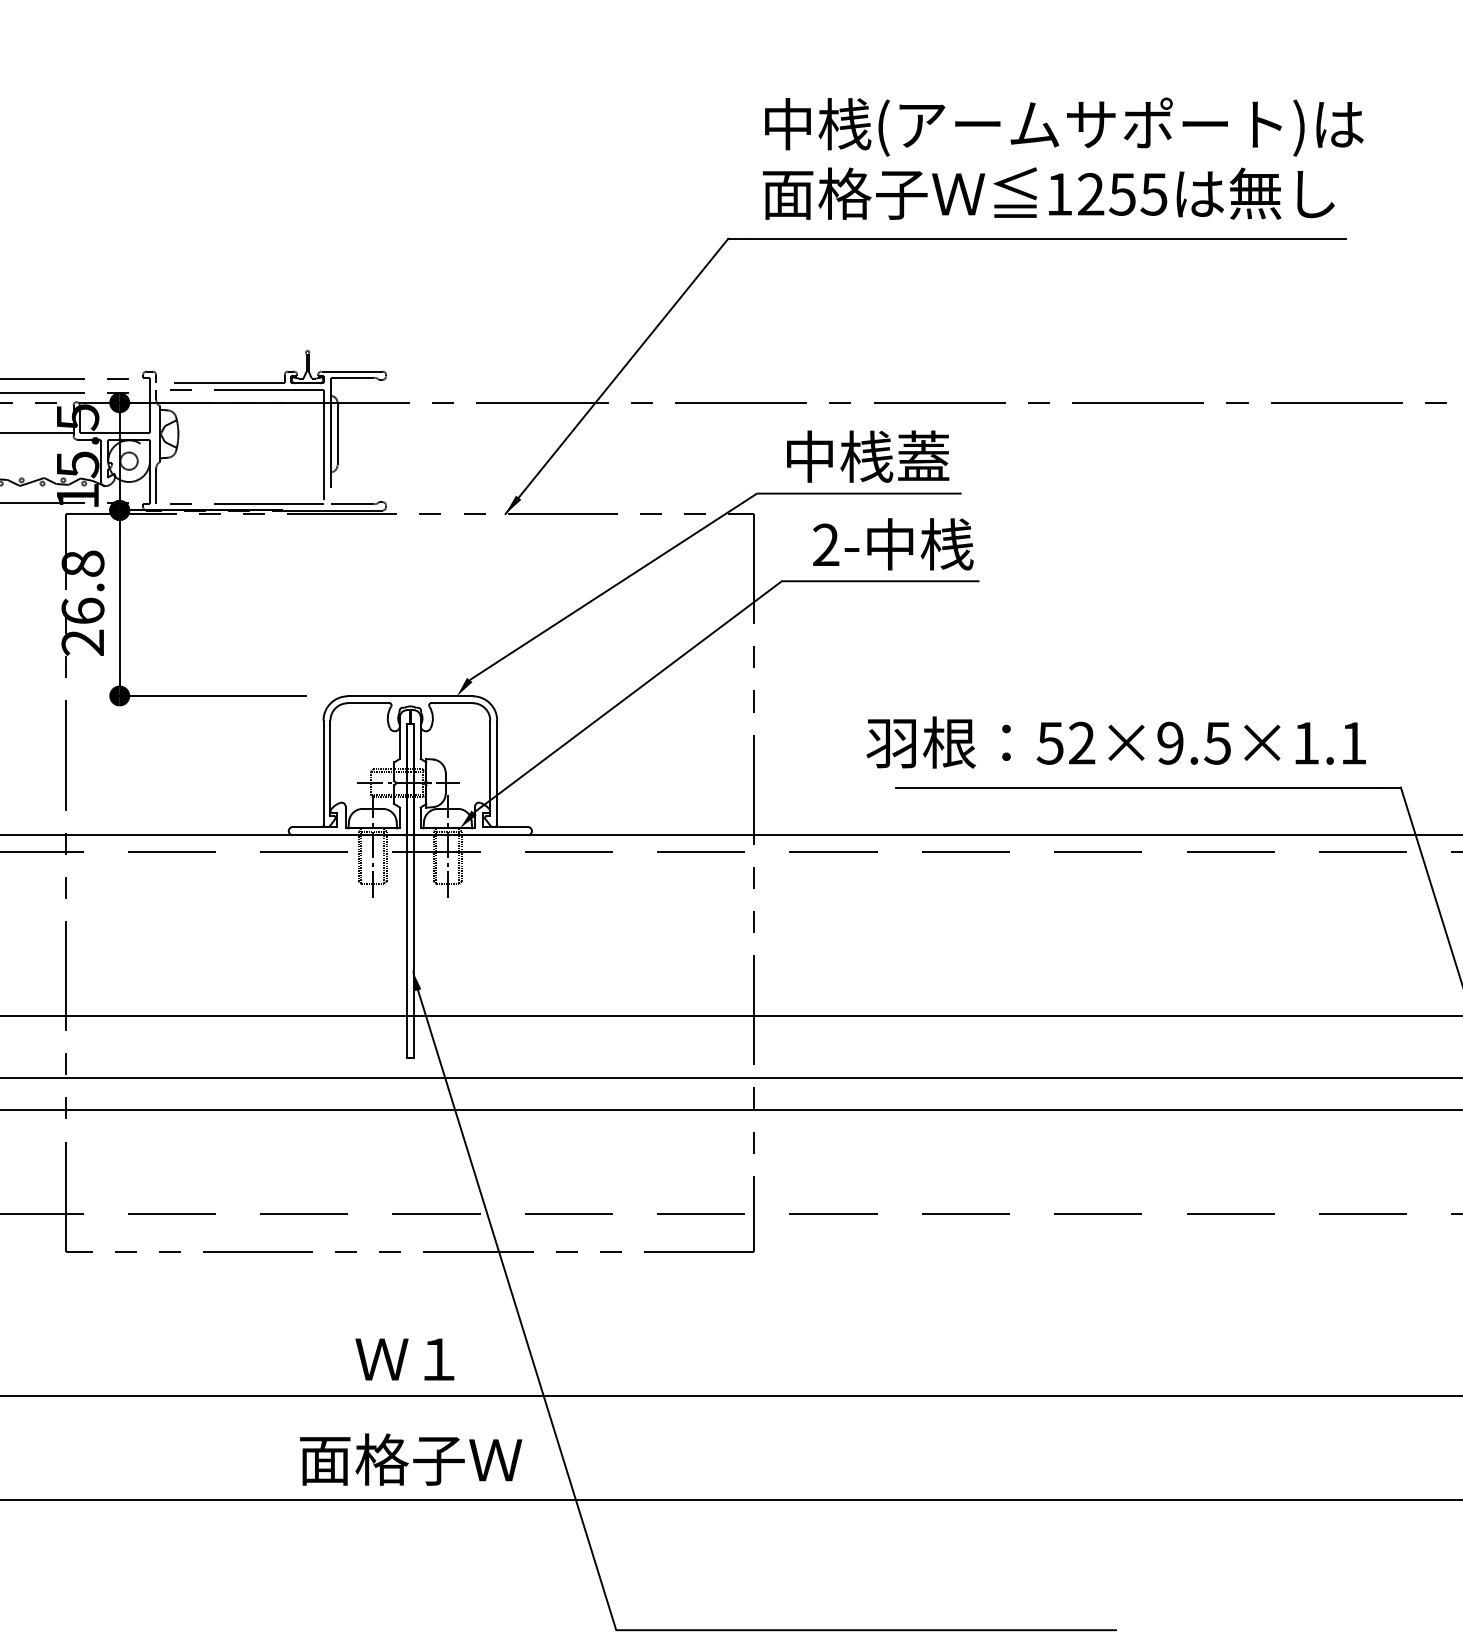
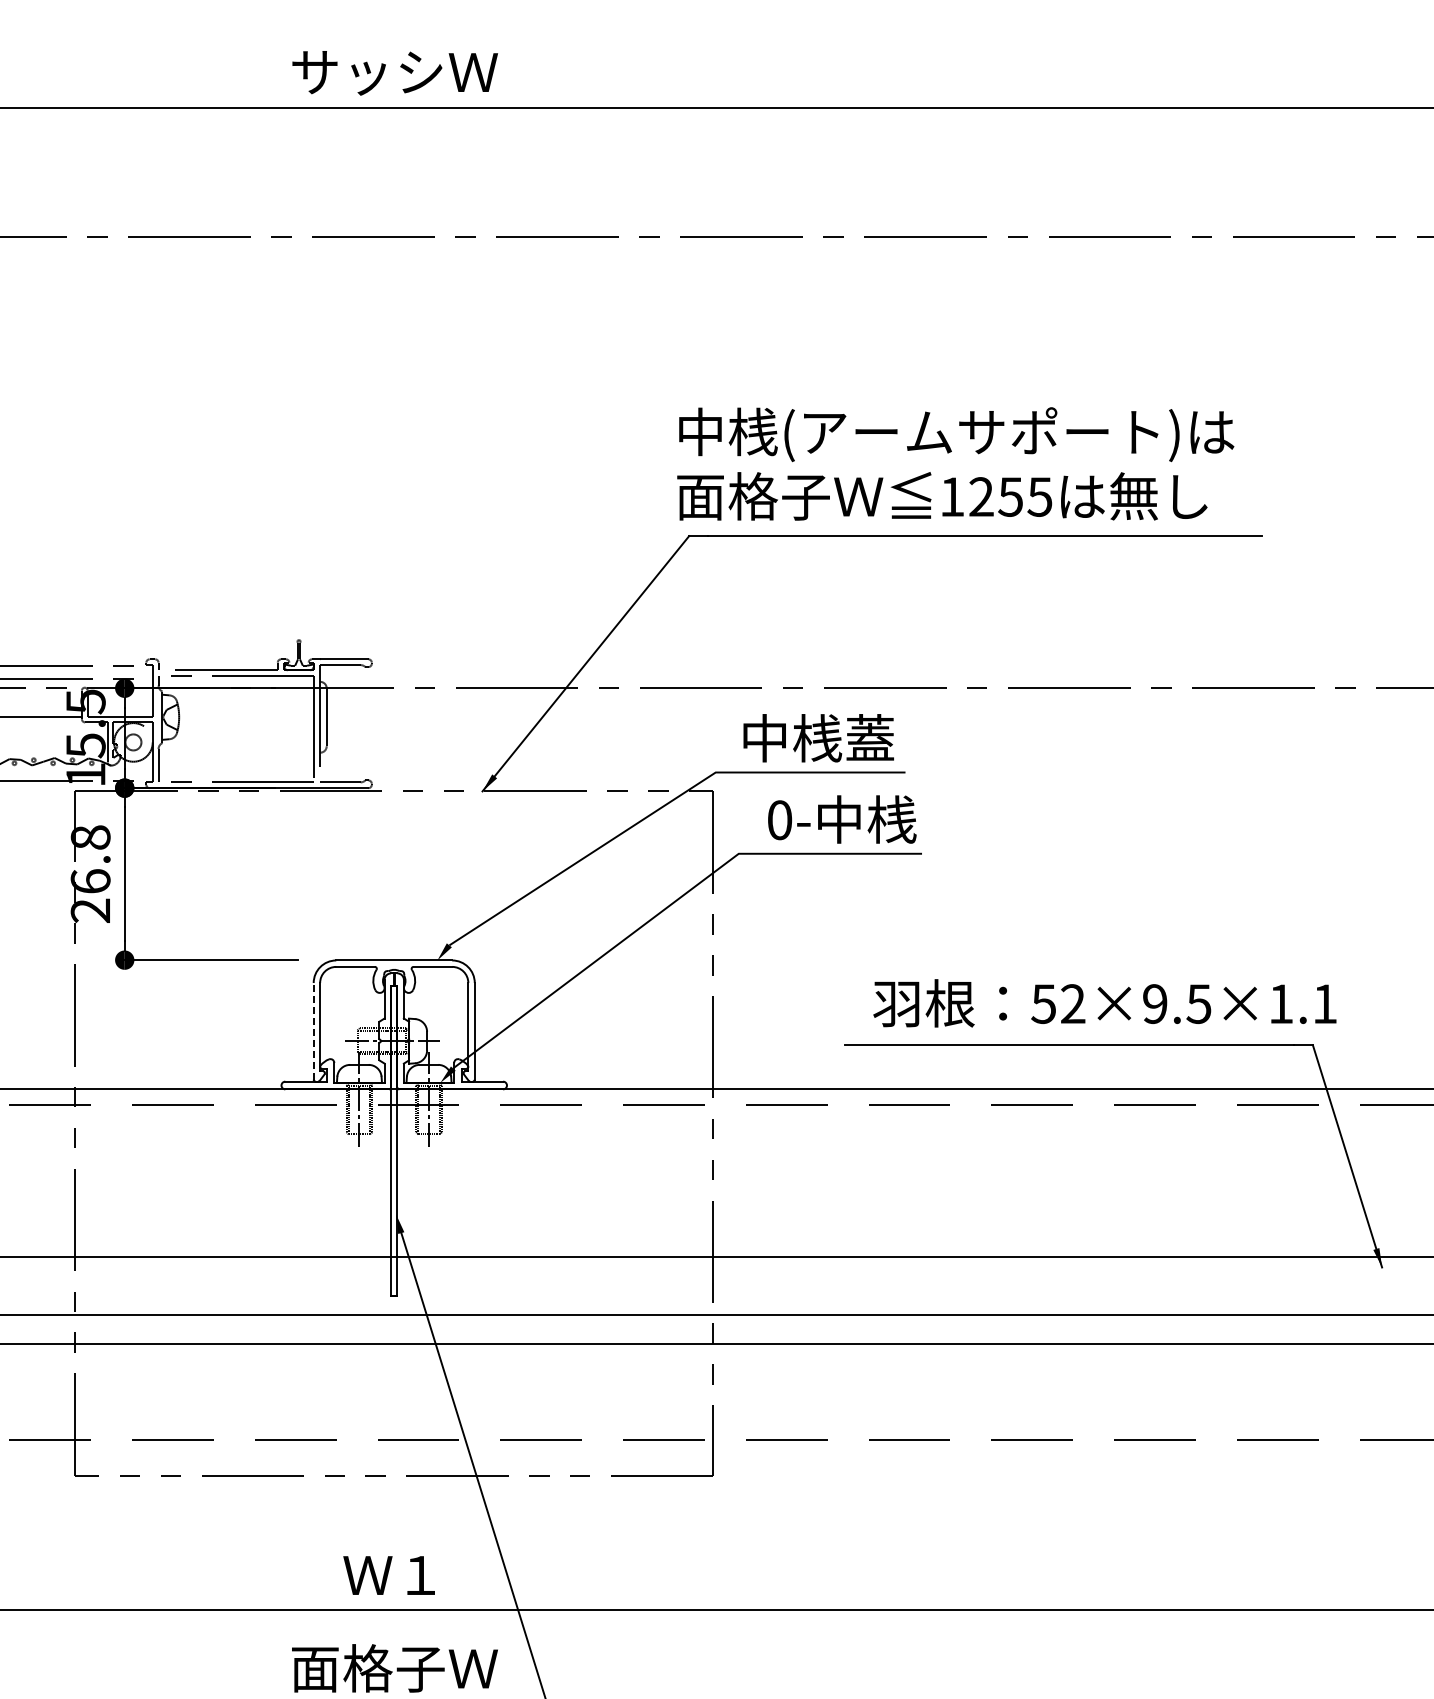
text: (1062, 158) -> (955, 463), moved
text: (825, 545) -> (779, 820), 2- -> 0-
text: (1115, 742) -> (1104, 1003), moved
line: (323, 771) -> (313, 1030), solid -> dashed

